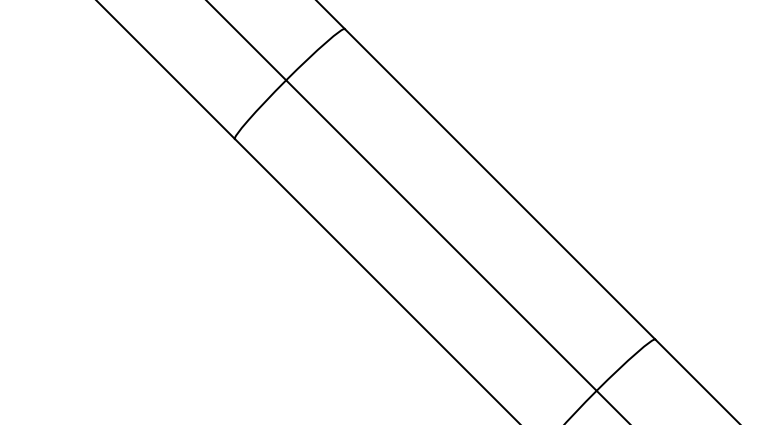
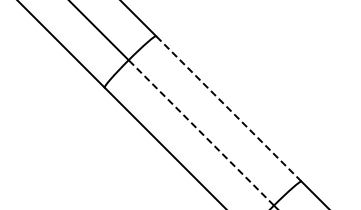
line: (499, 183) -> (228, 108), solid -> dashed
line: (441, 234) -> (201, 132), solid -> dashed

